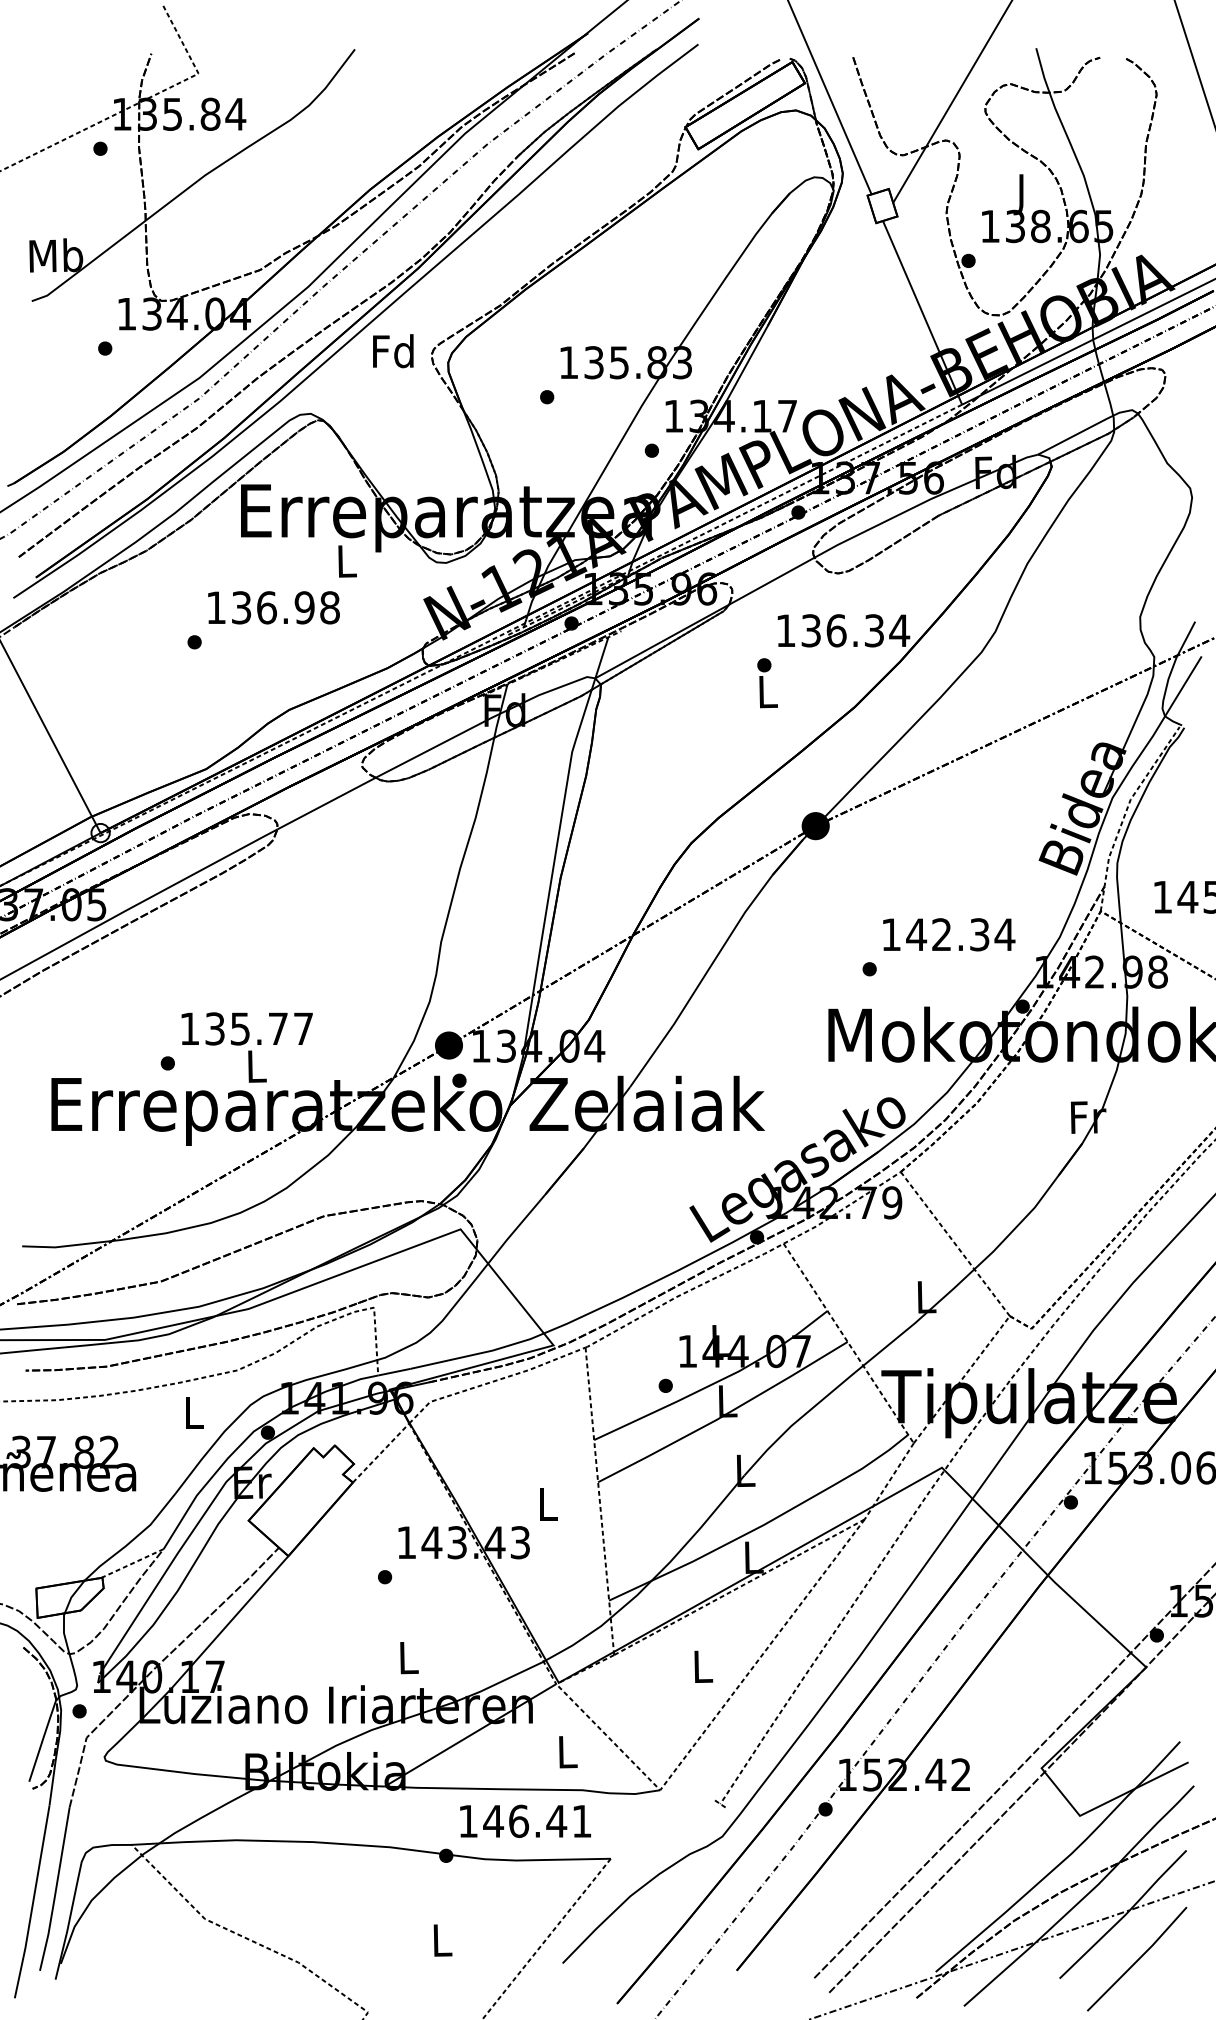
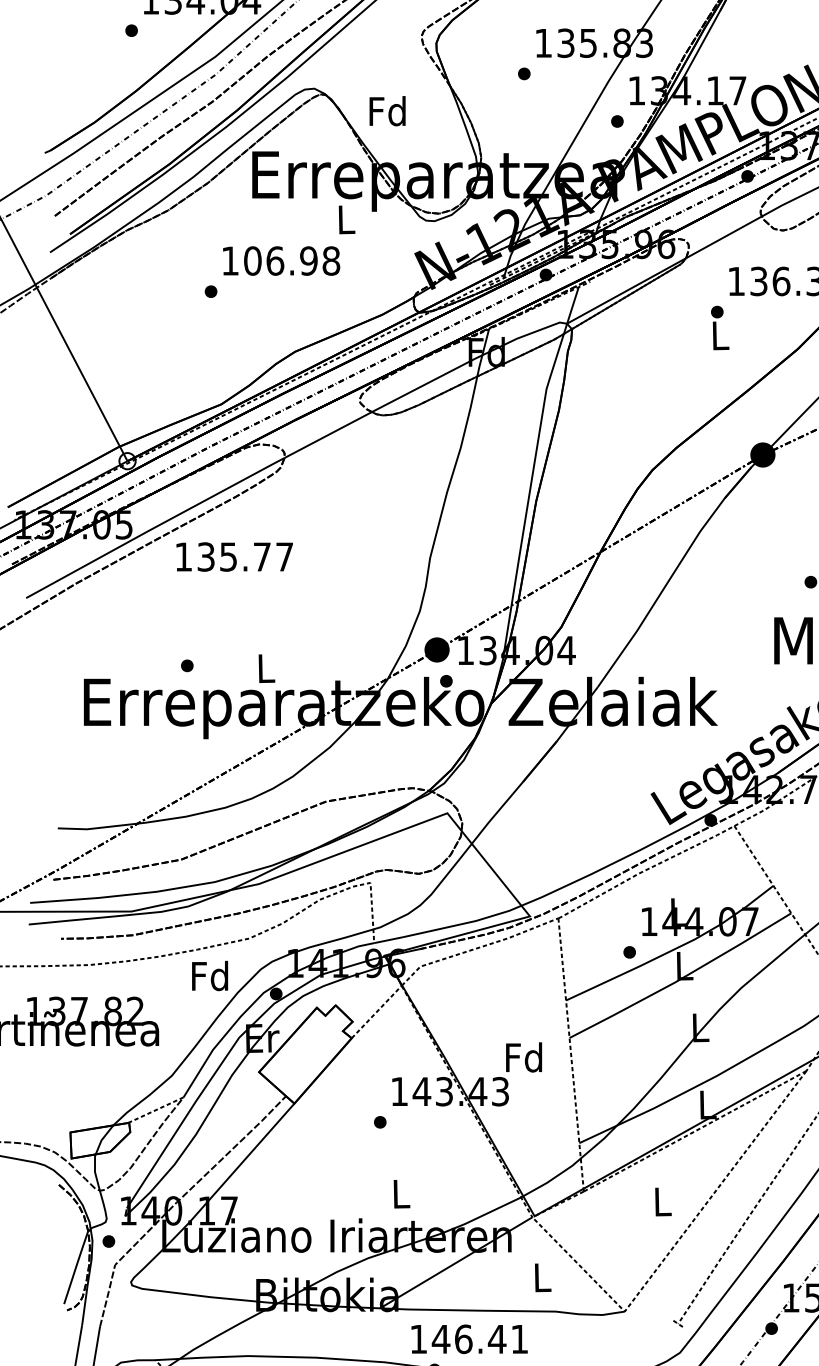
text: (393, 351) -> (387, 111), moved
text: (241, 607) -> (252, 260), 136.98 -> 106.98
text: (246, 1028) -> (234, 556), moved
text: (193, 1412) -> (210, 976), L -> Fd
text: (546, 1504) -> (523, 1057), L -> Fd
text: (525, 1820) -> (469, 1338), moved

